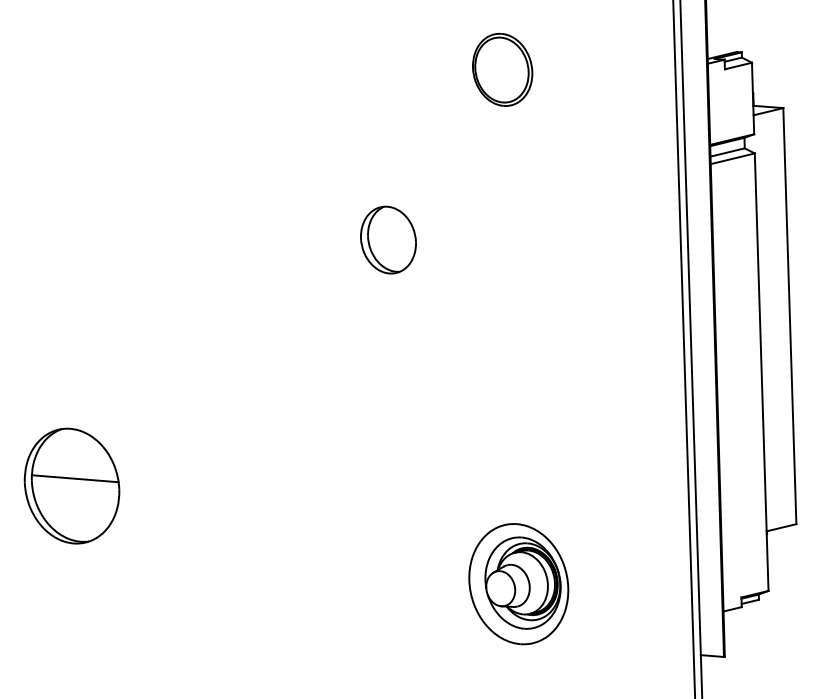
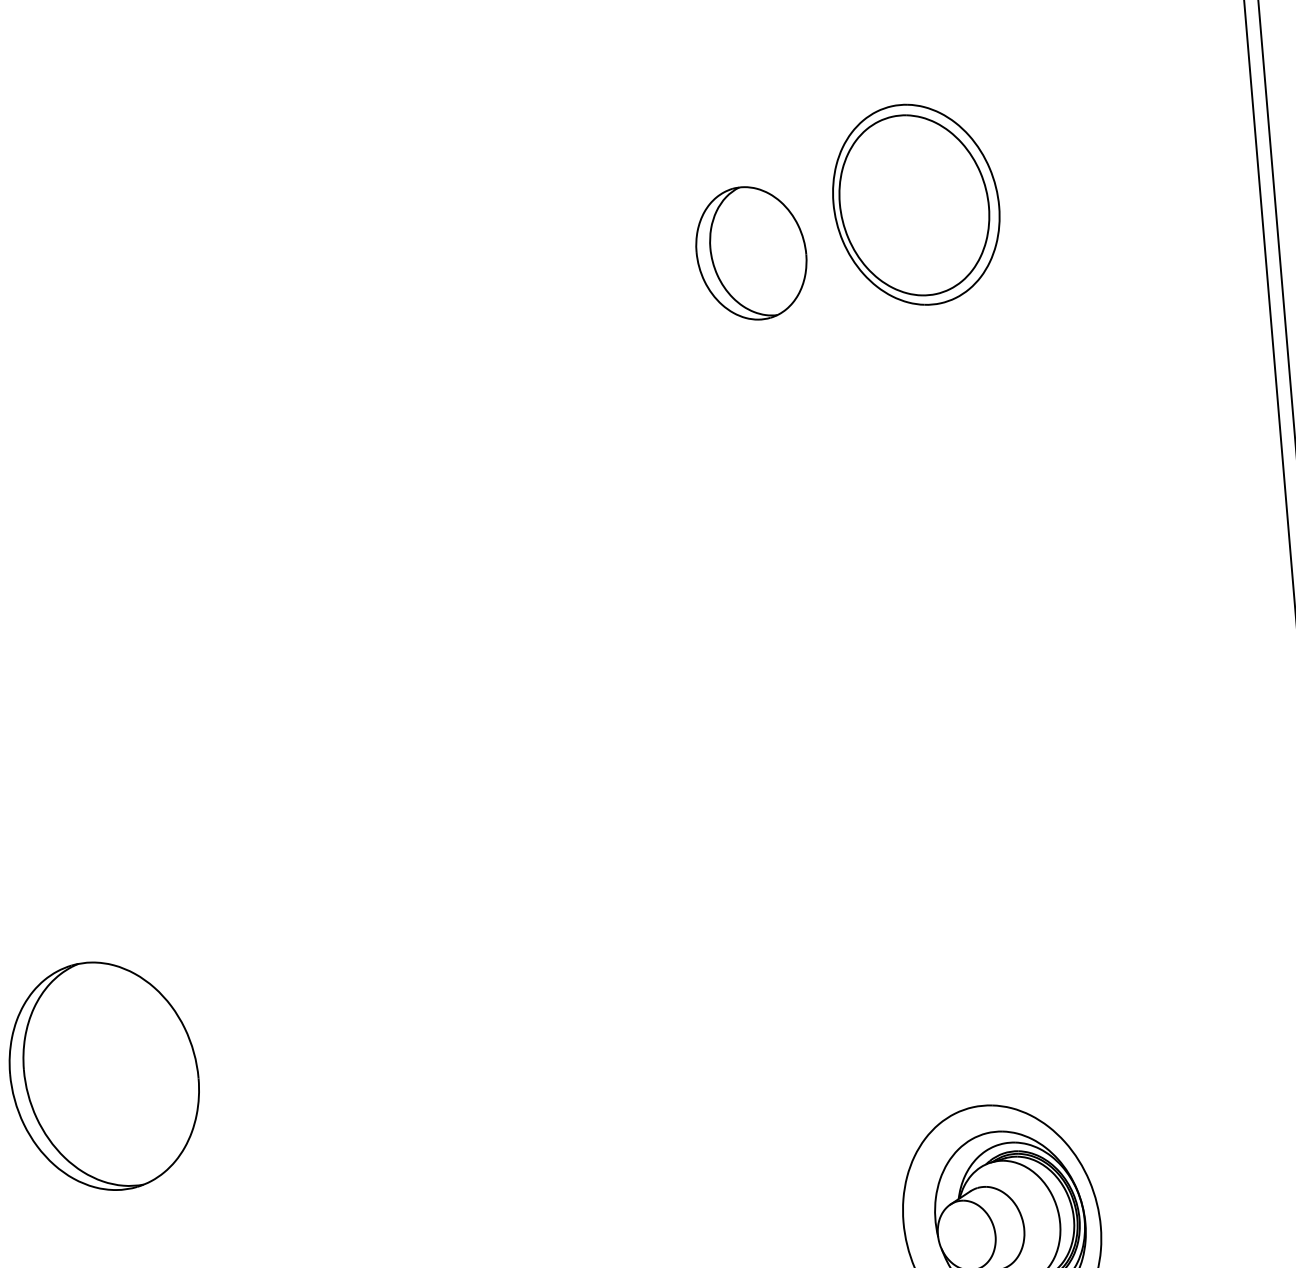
part: (502, 69) -> (916, 203), size x1.4
part: (388, 239) -> (751, 252), moved
line: (74, 478) -> (108, 1060), removed

